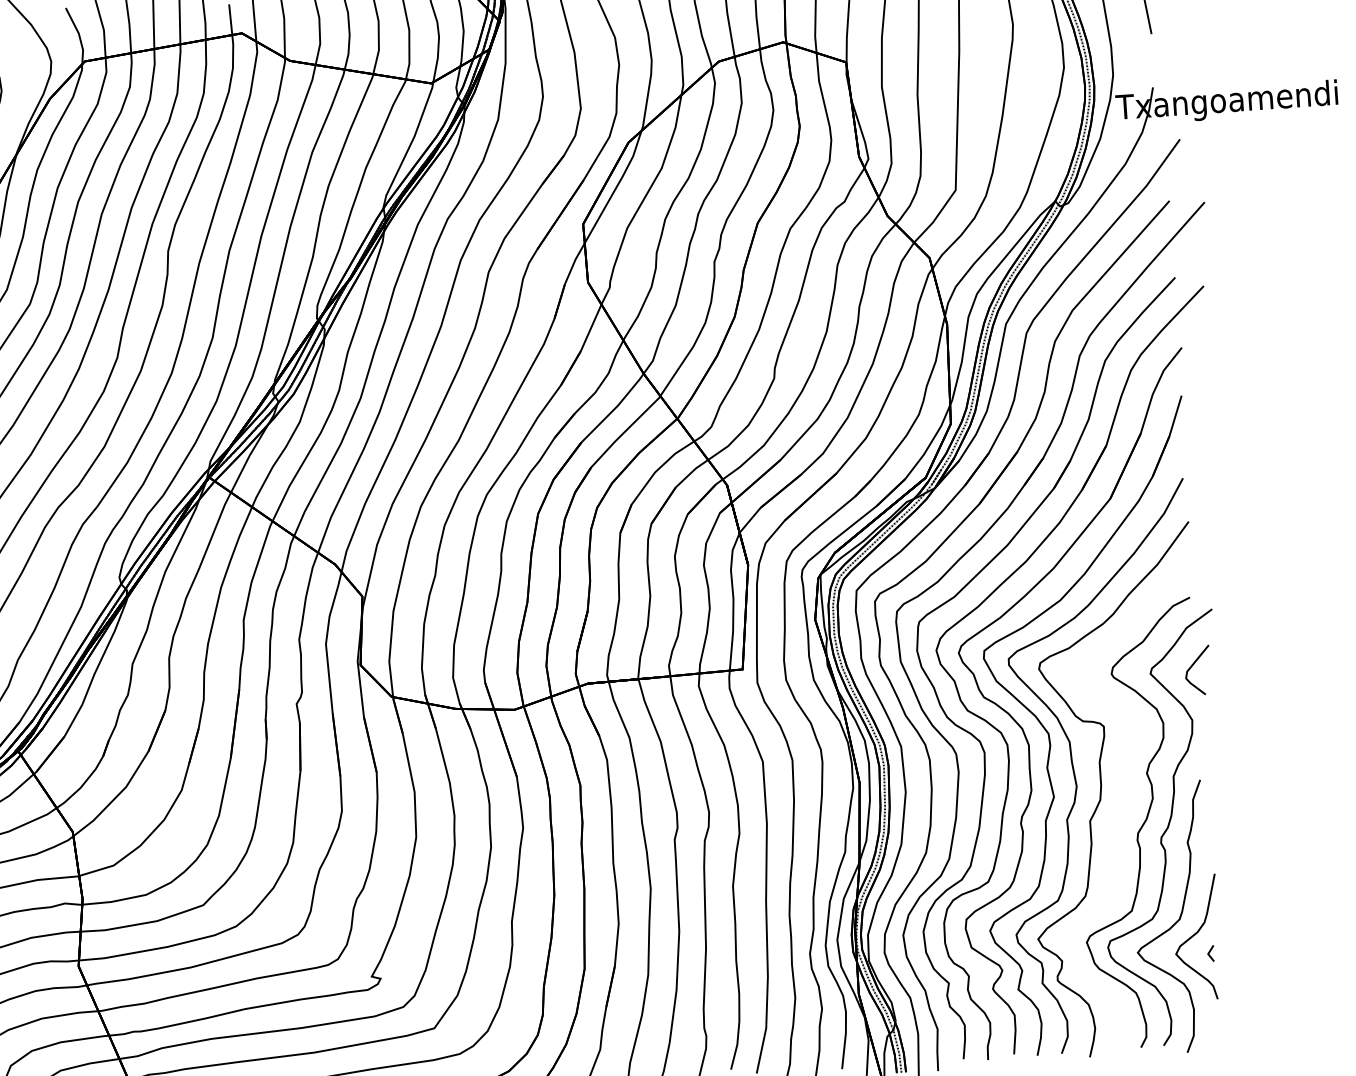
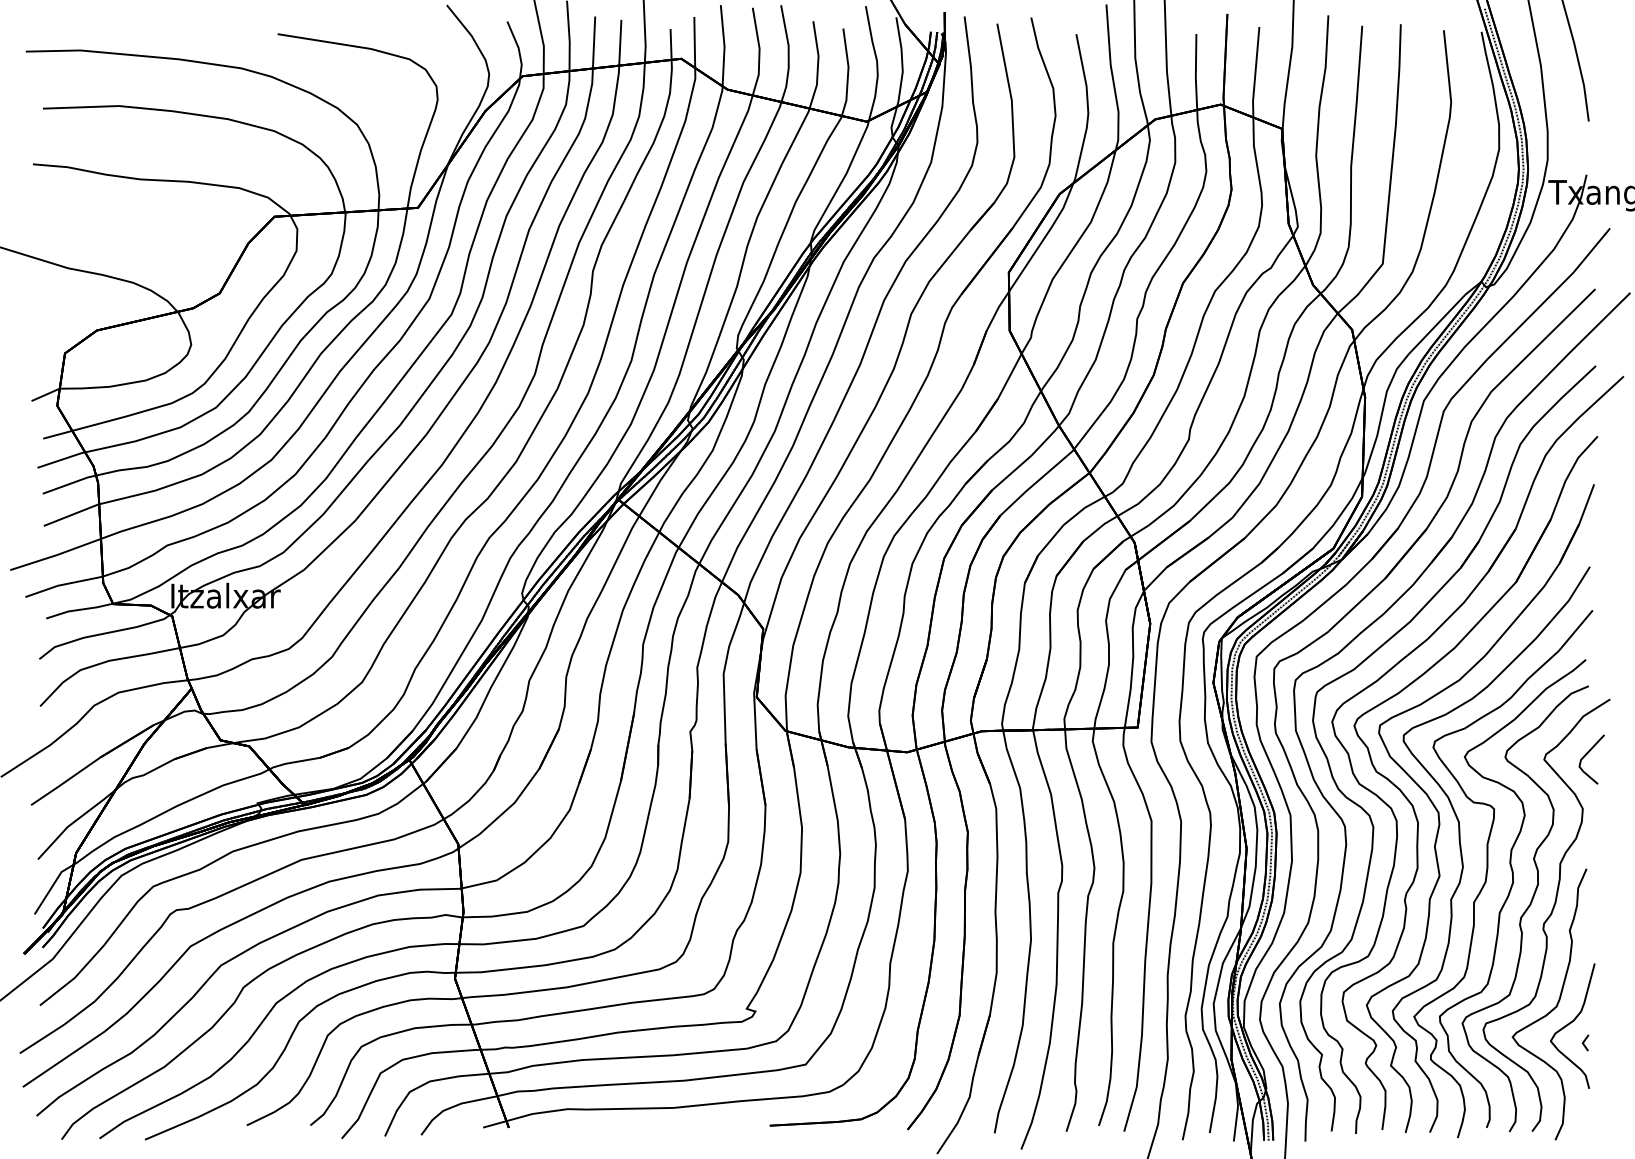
part: (1127, 809) -> (1512, 893), added

